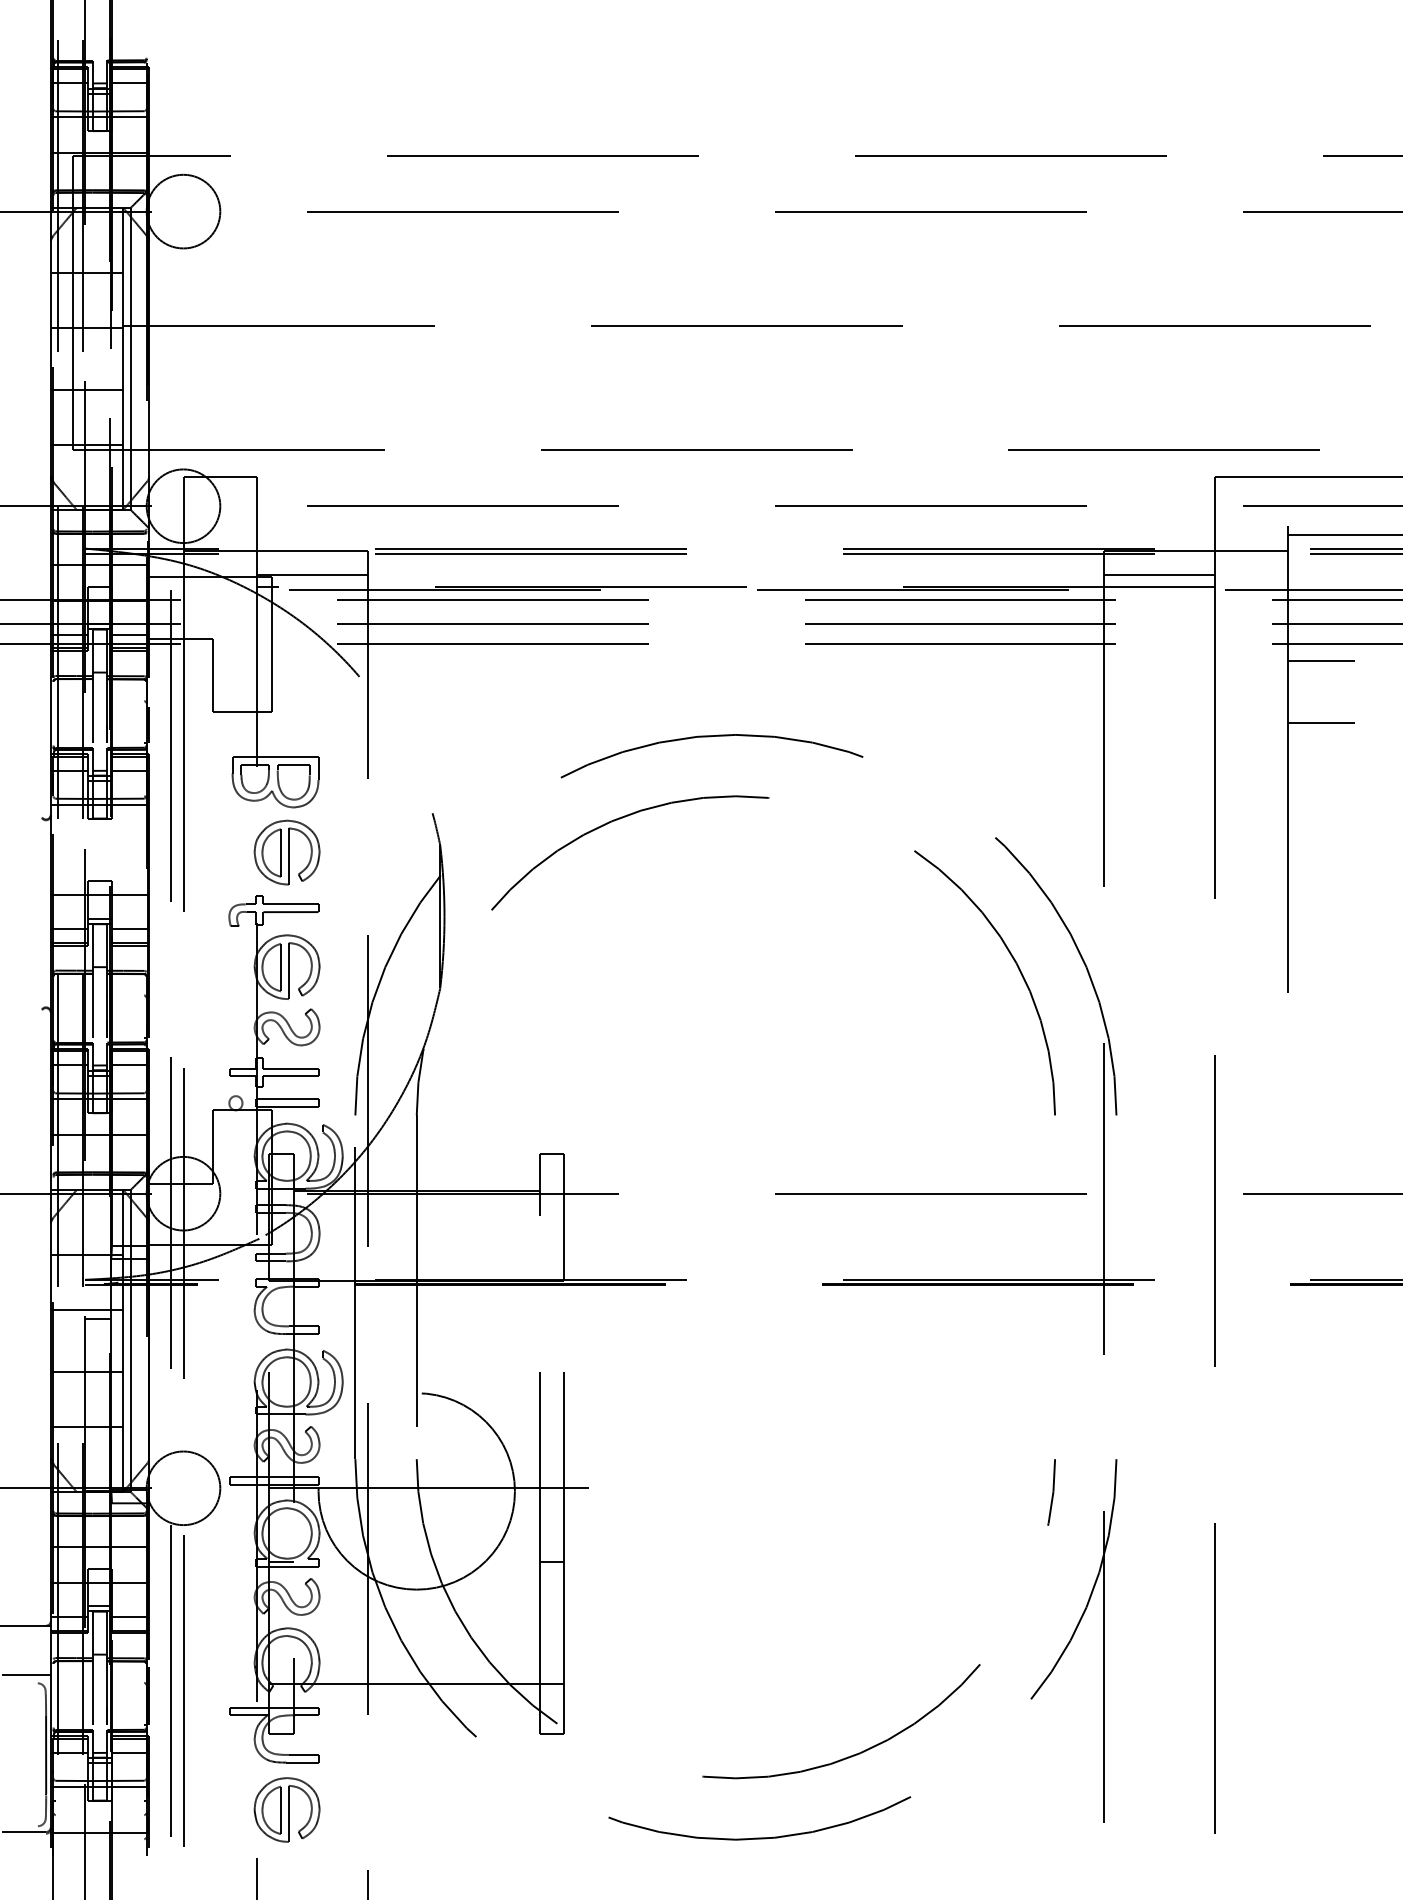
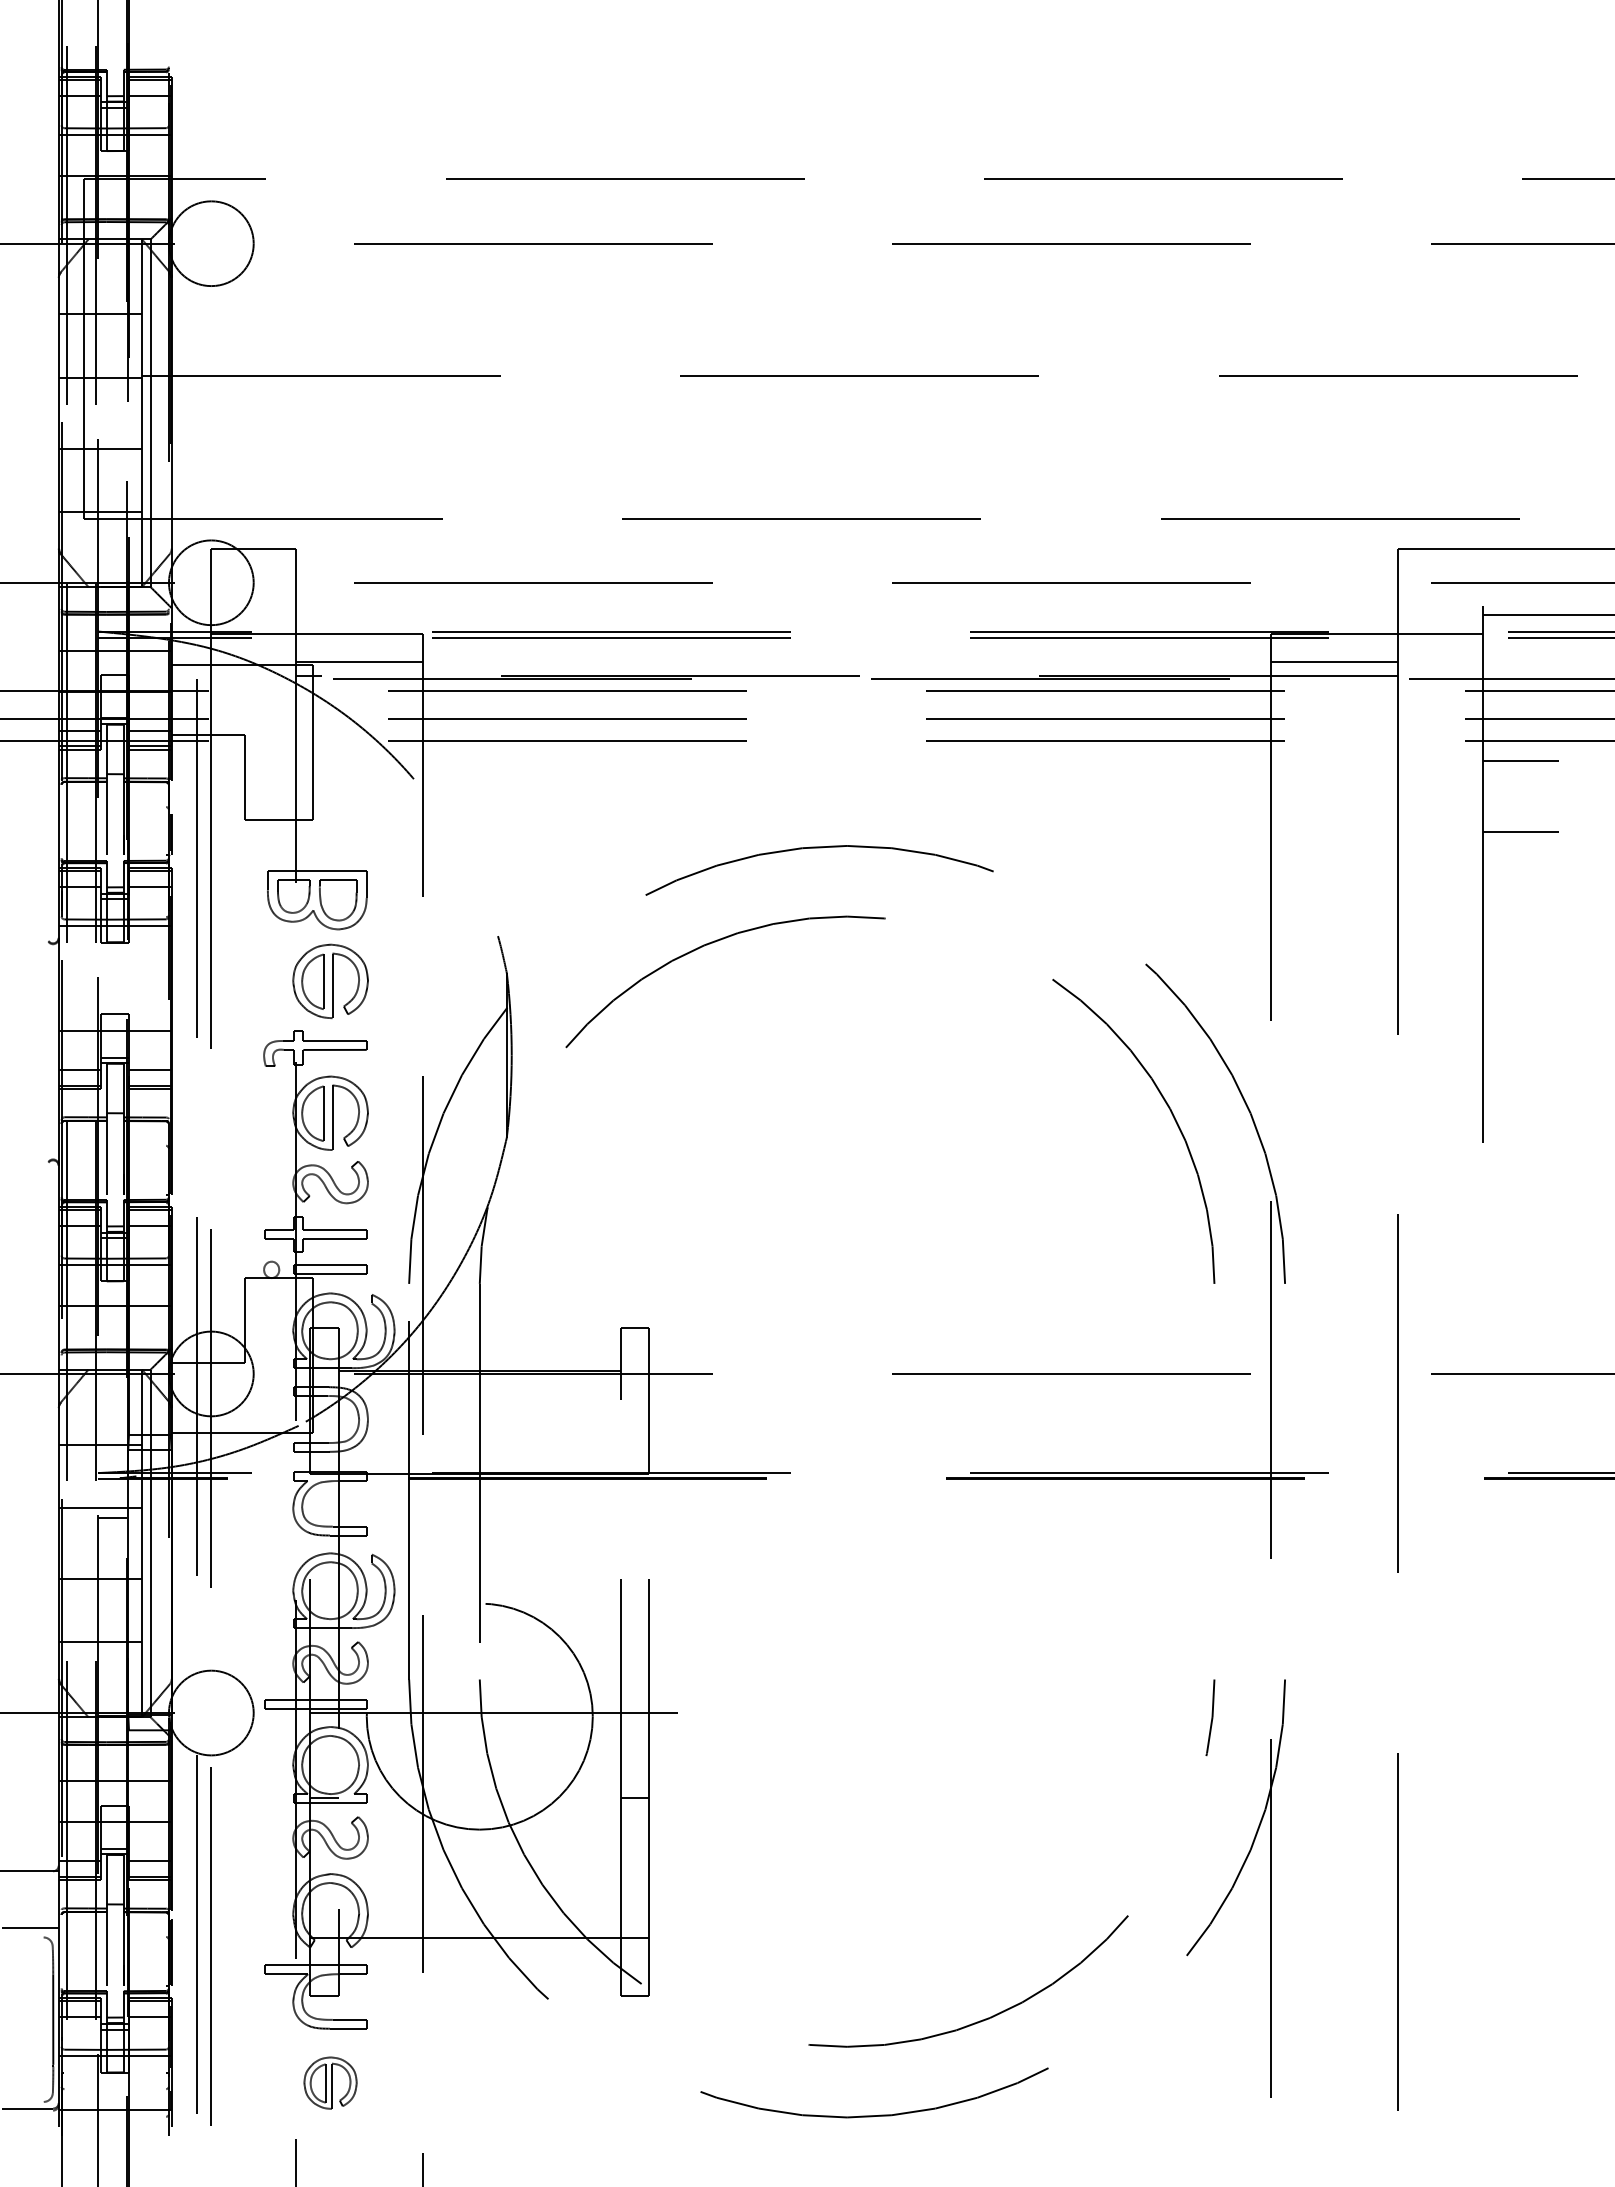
part: (287, 1809) -> (330, 2082), size x0.7

